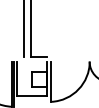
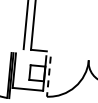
line: (51, 82) -> (48, 77), solid -> dashed

